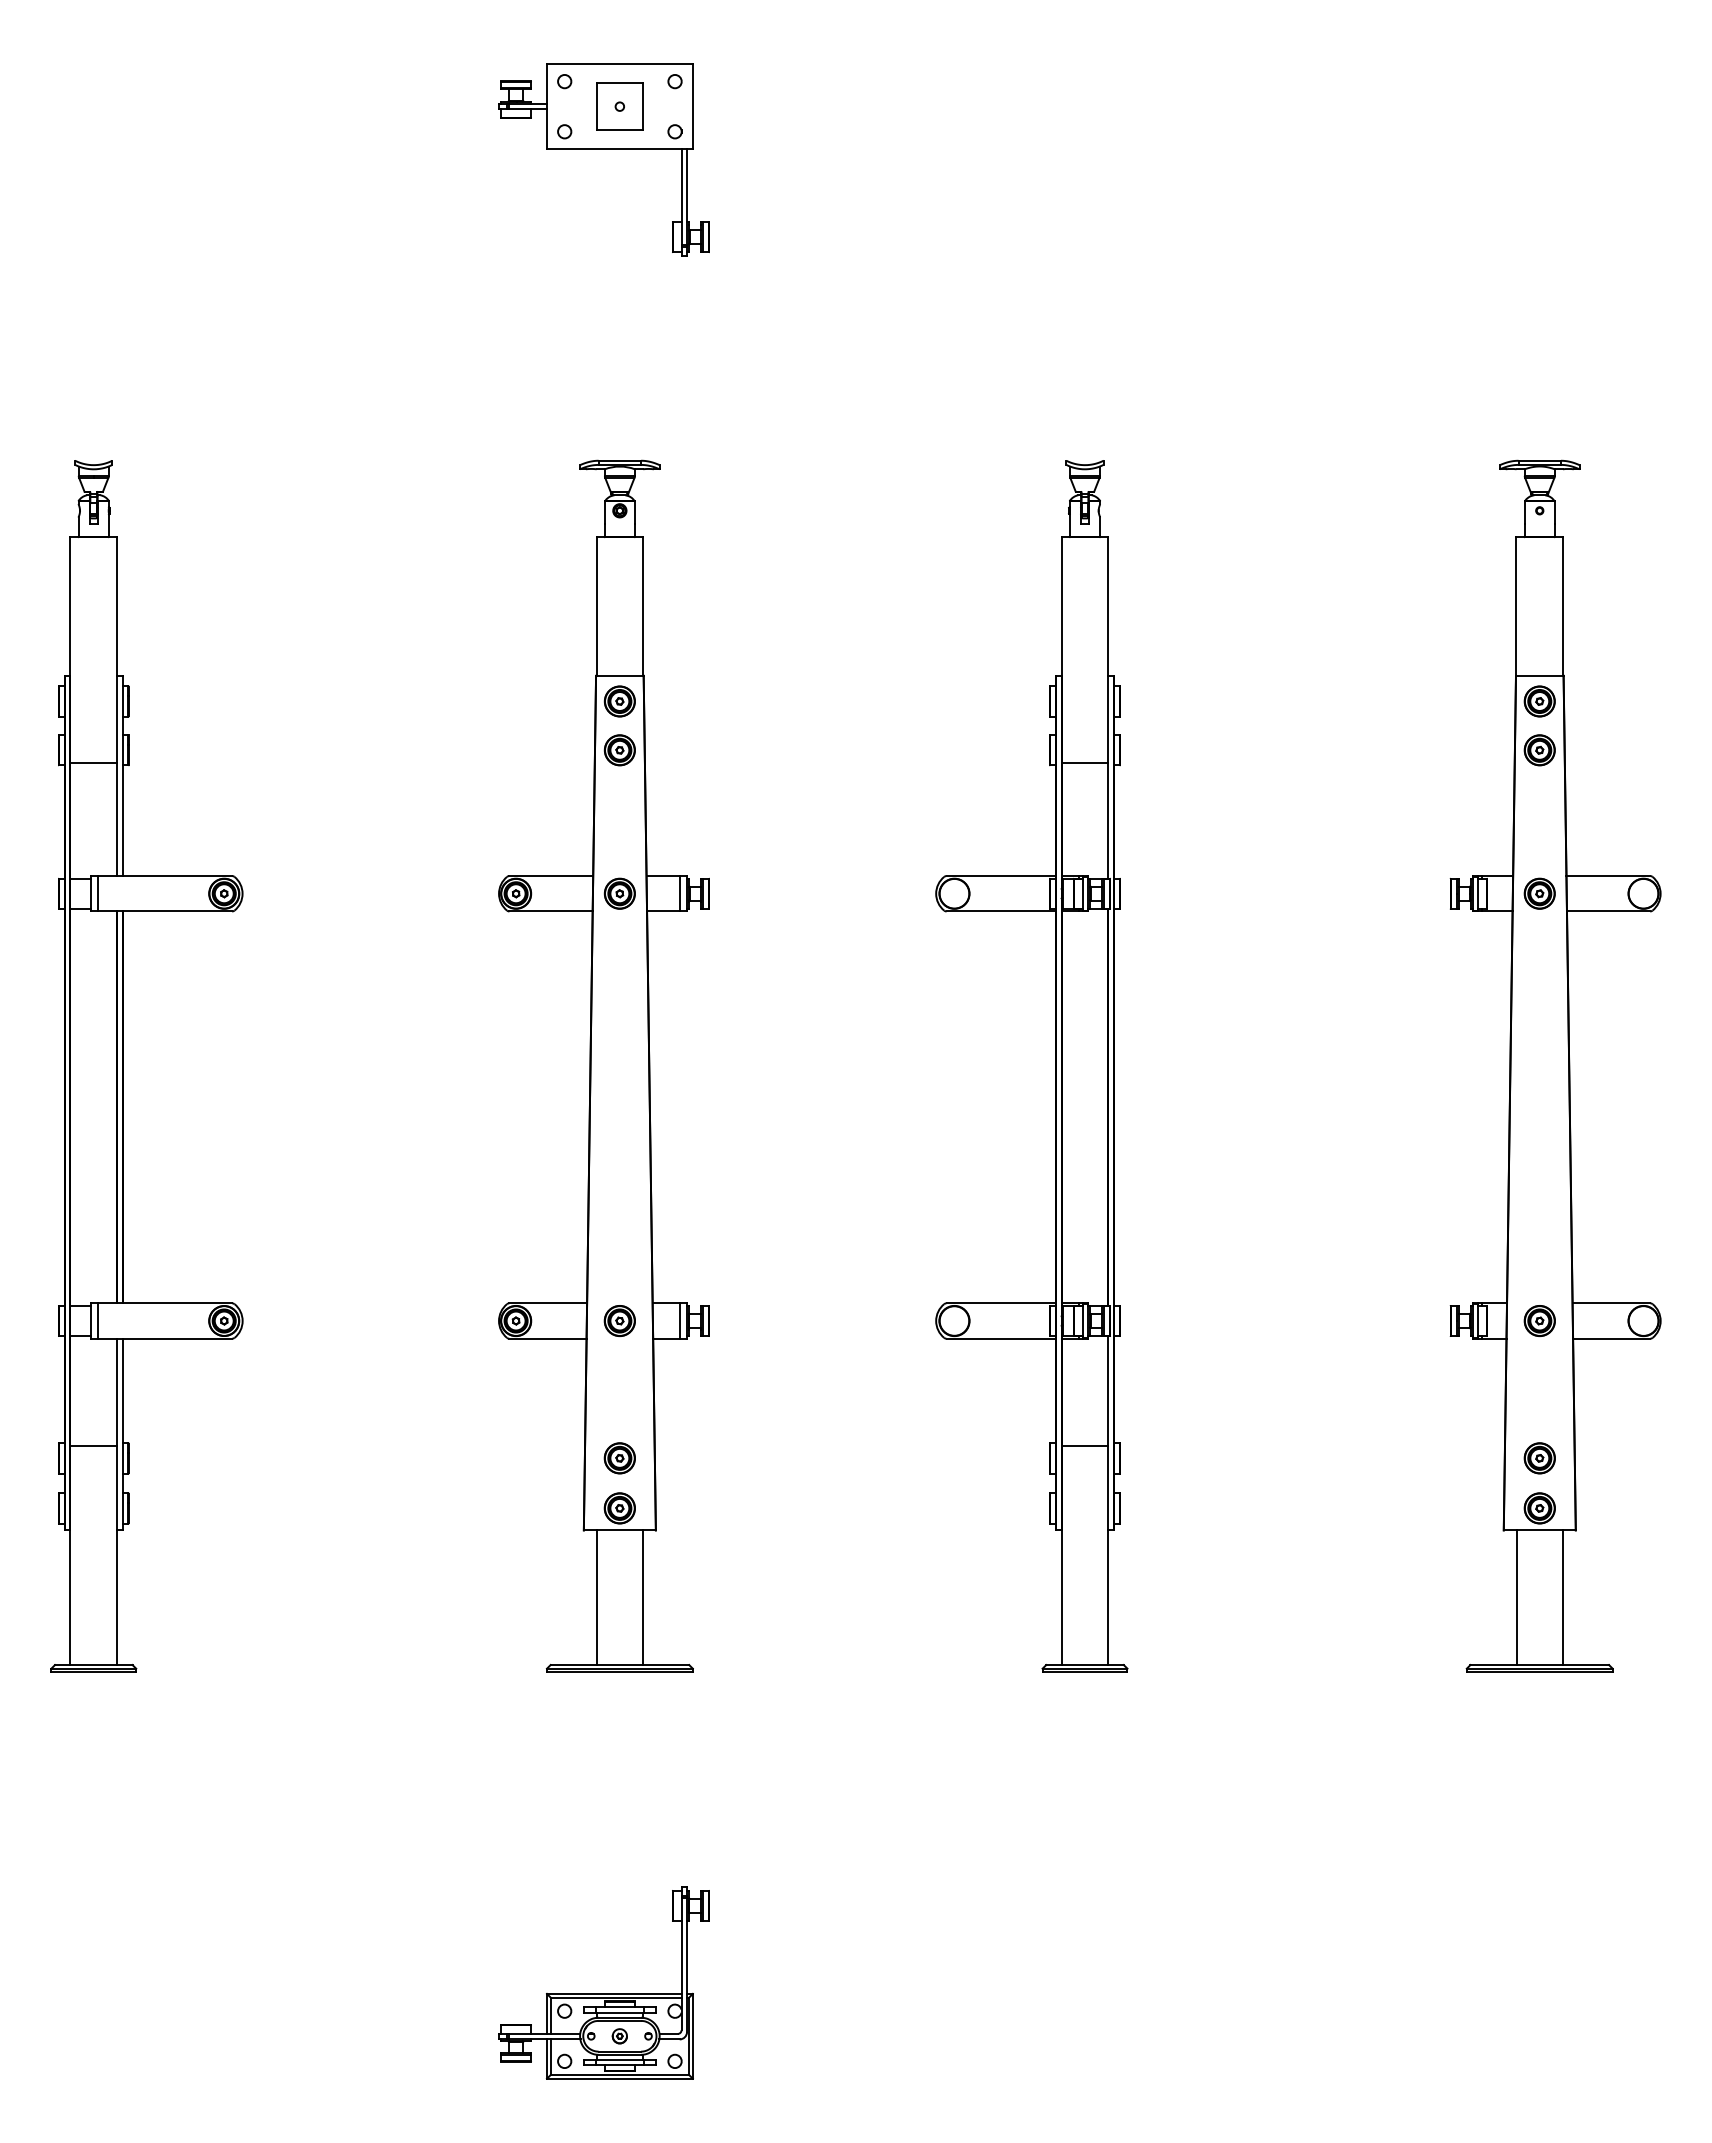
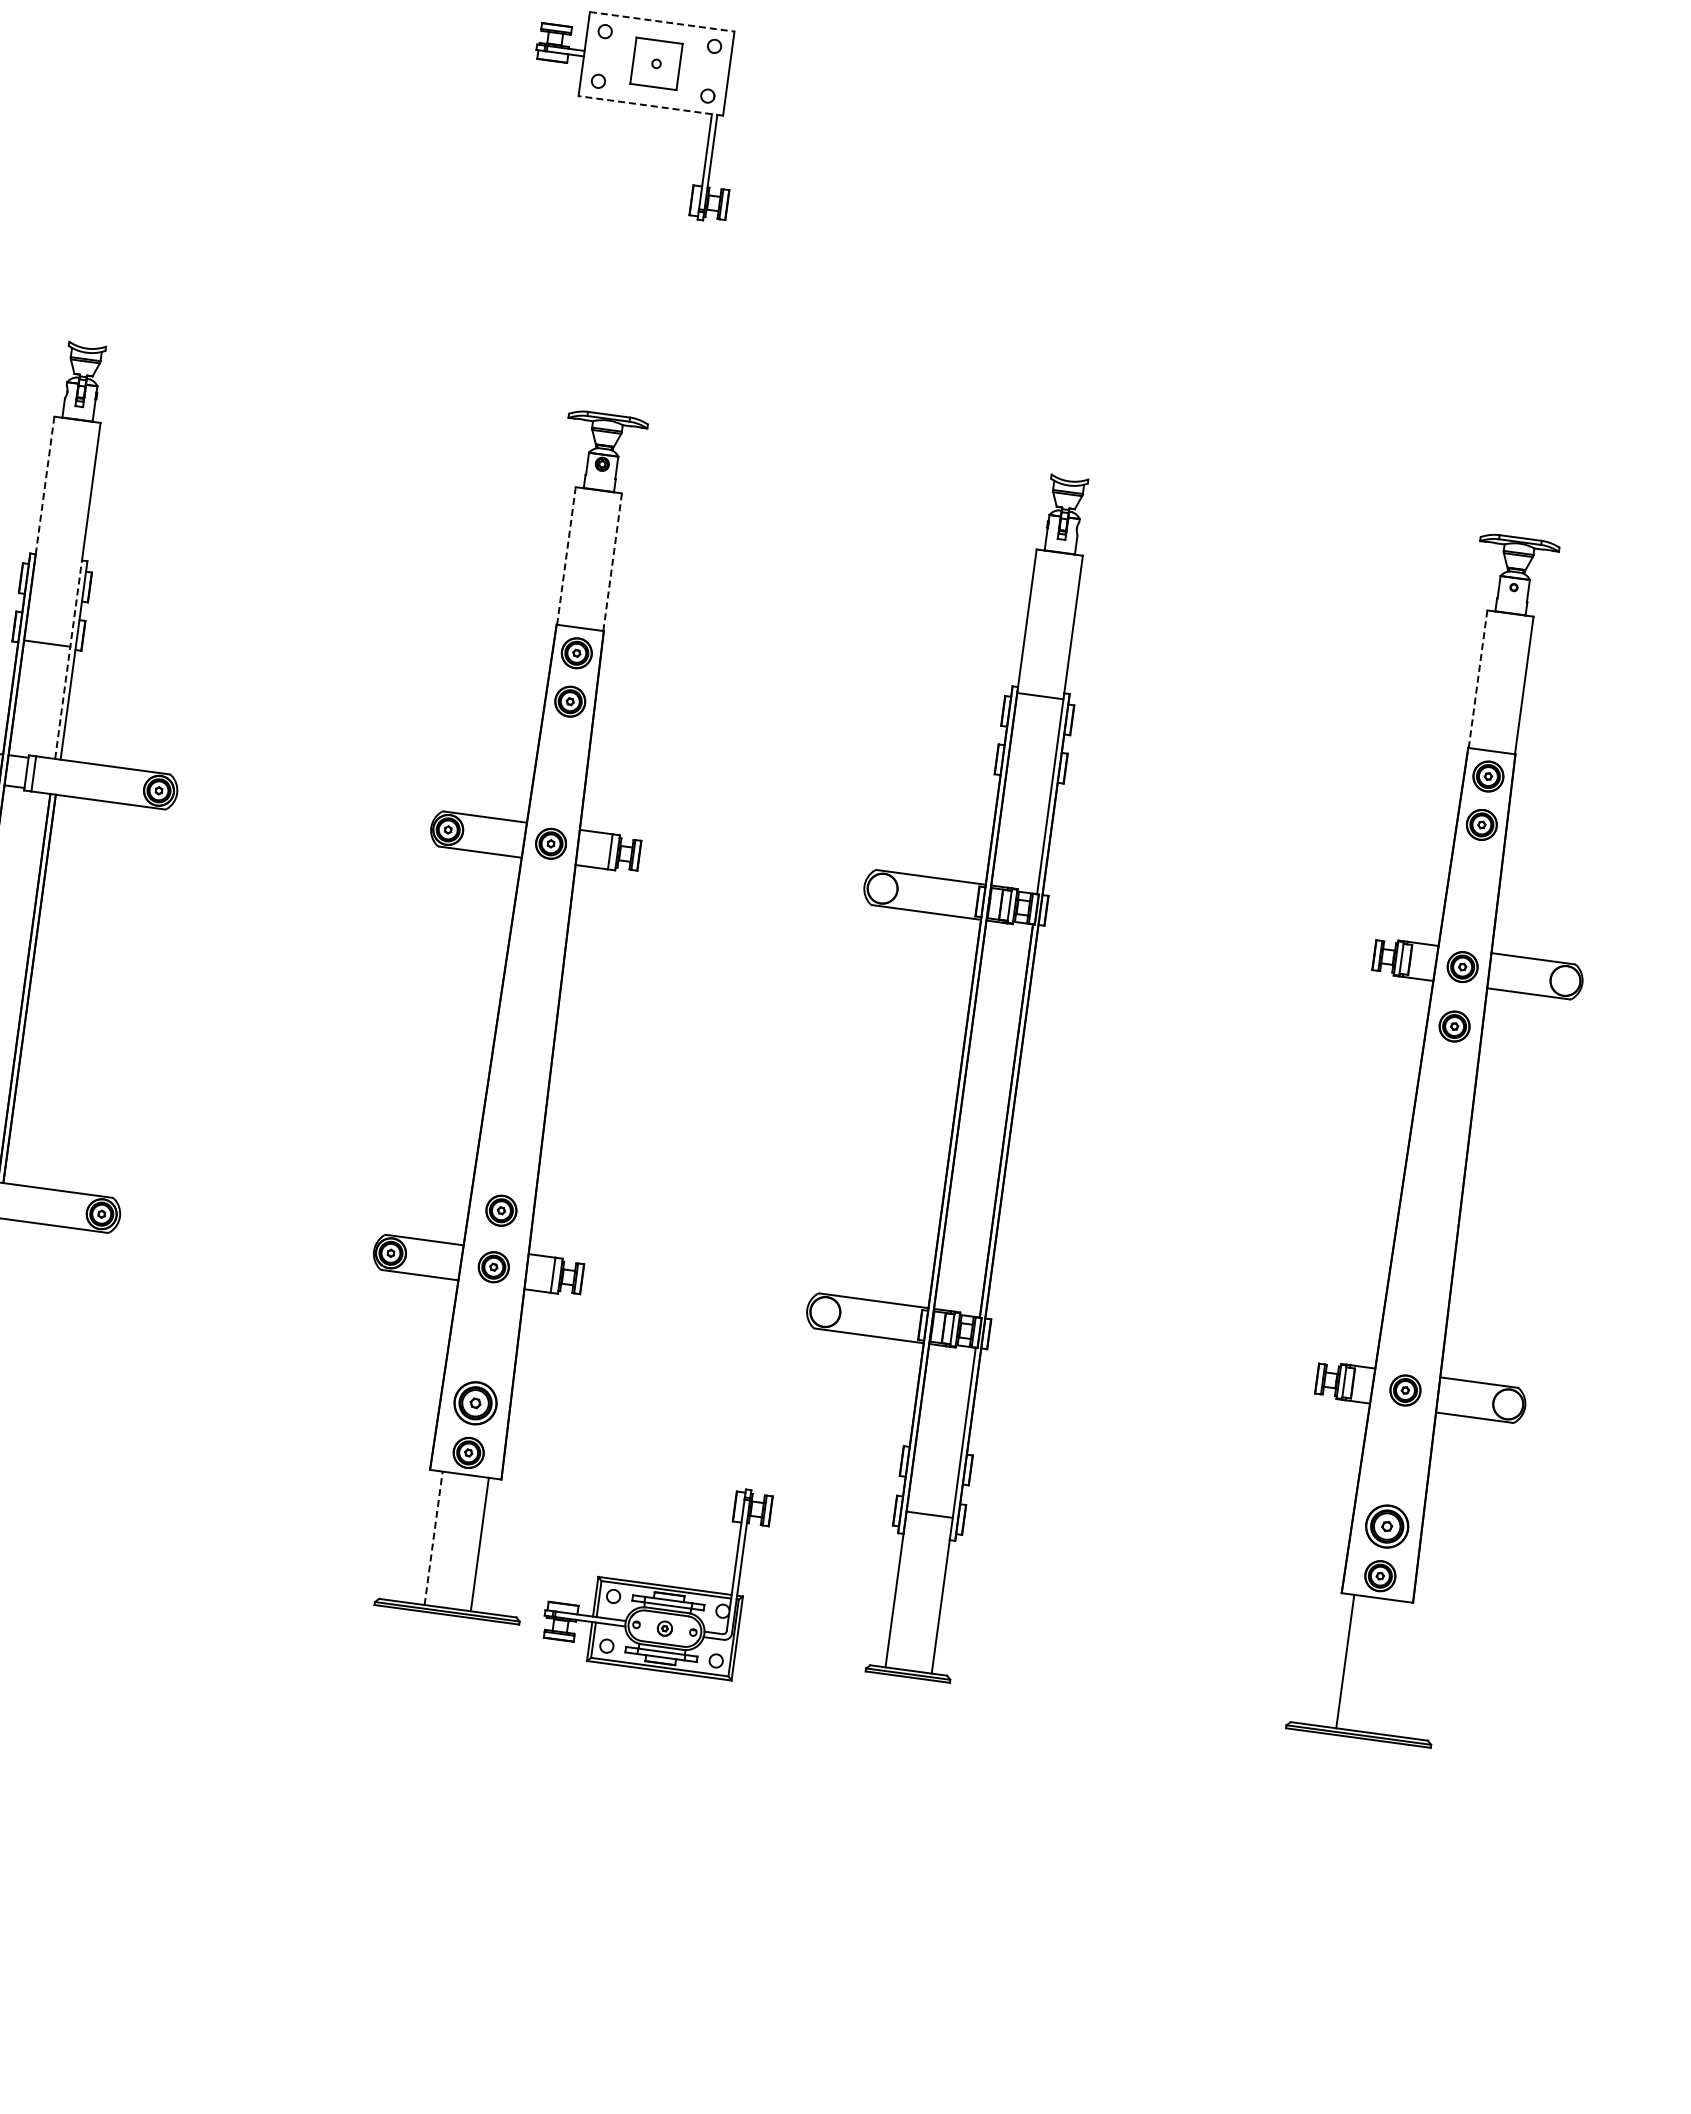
line: (619, 64) -> (661, 22), solid -> dashed
line: (619, 149) -> (650, 106), solid -> dashed
line: (70, 606) -> (45, 485), solid -> dashed
line: (596, 606) -> (566, 556), solid -> dashed
line: (643, 606) -> (612, 562), solid -> dashed
line: (1516, 606) -> (1478, 679), solid -> dashed
line: (1084, 762) -> (1039, 695), moved
line: (117, 775) -> (69, 659), solid -> dashed
part: (1539, 953) -> (1454, 1026), added
part: (619, 1263) -> (501, 1210), added
line: (1084, 1445) -> (929, 1514), moved
part: (619, 1458) -> (475, 1403), size x1.4
part: (1539, 1458) -> (1386, 1526), size x1.4
line: (596, 1597) -> (433, 1538), solid -> dashed
line: (1563, 1597) -> (1391, 1667), removed
part: (603, 1993) -> (654, 1584), moved

